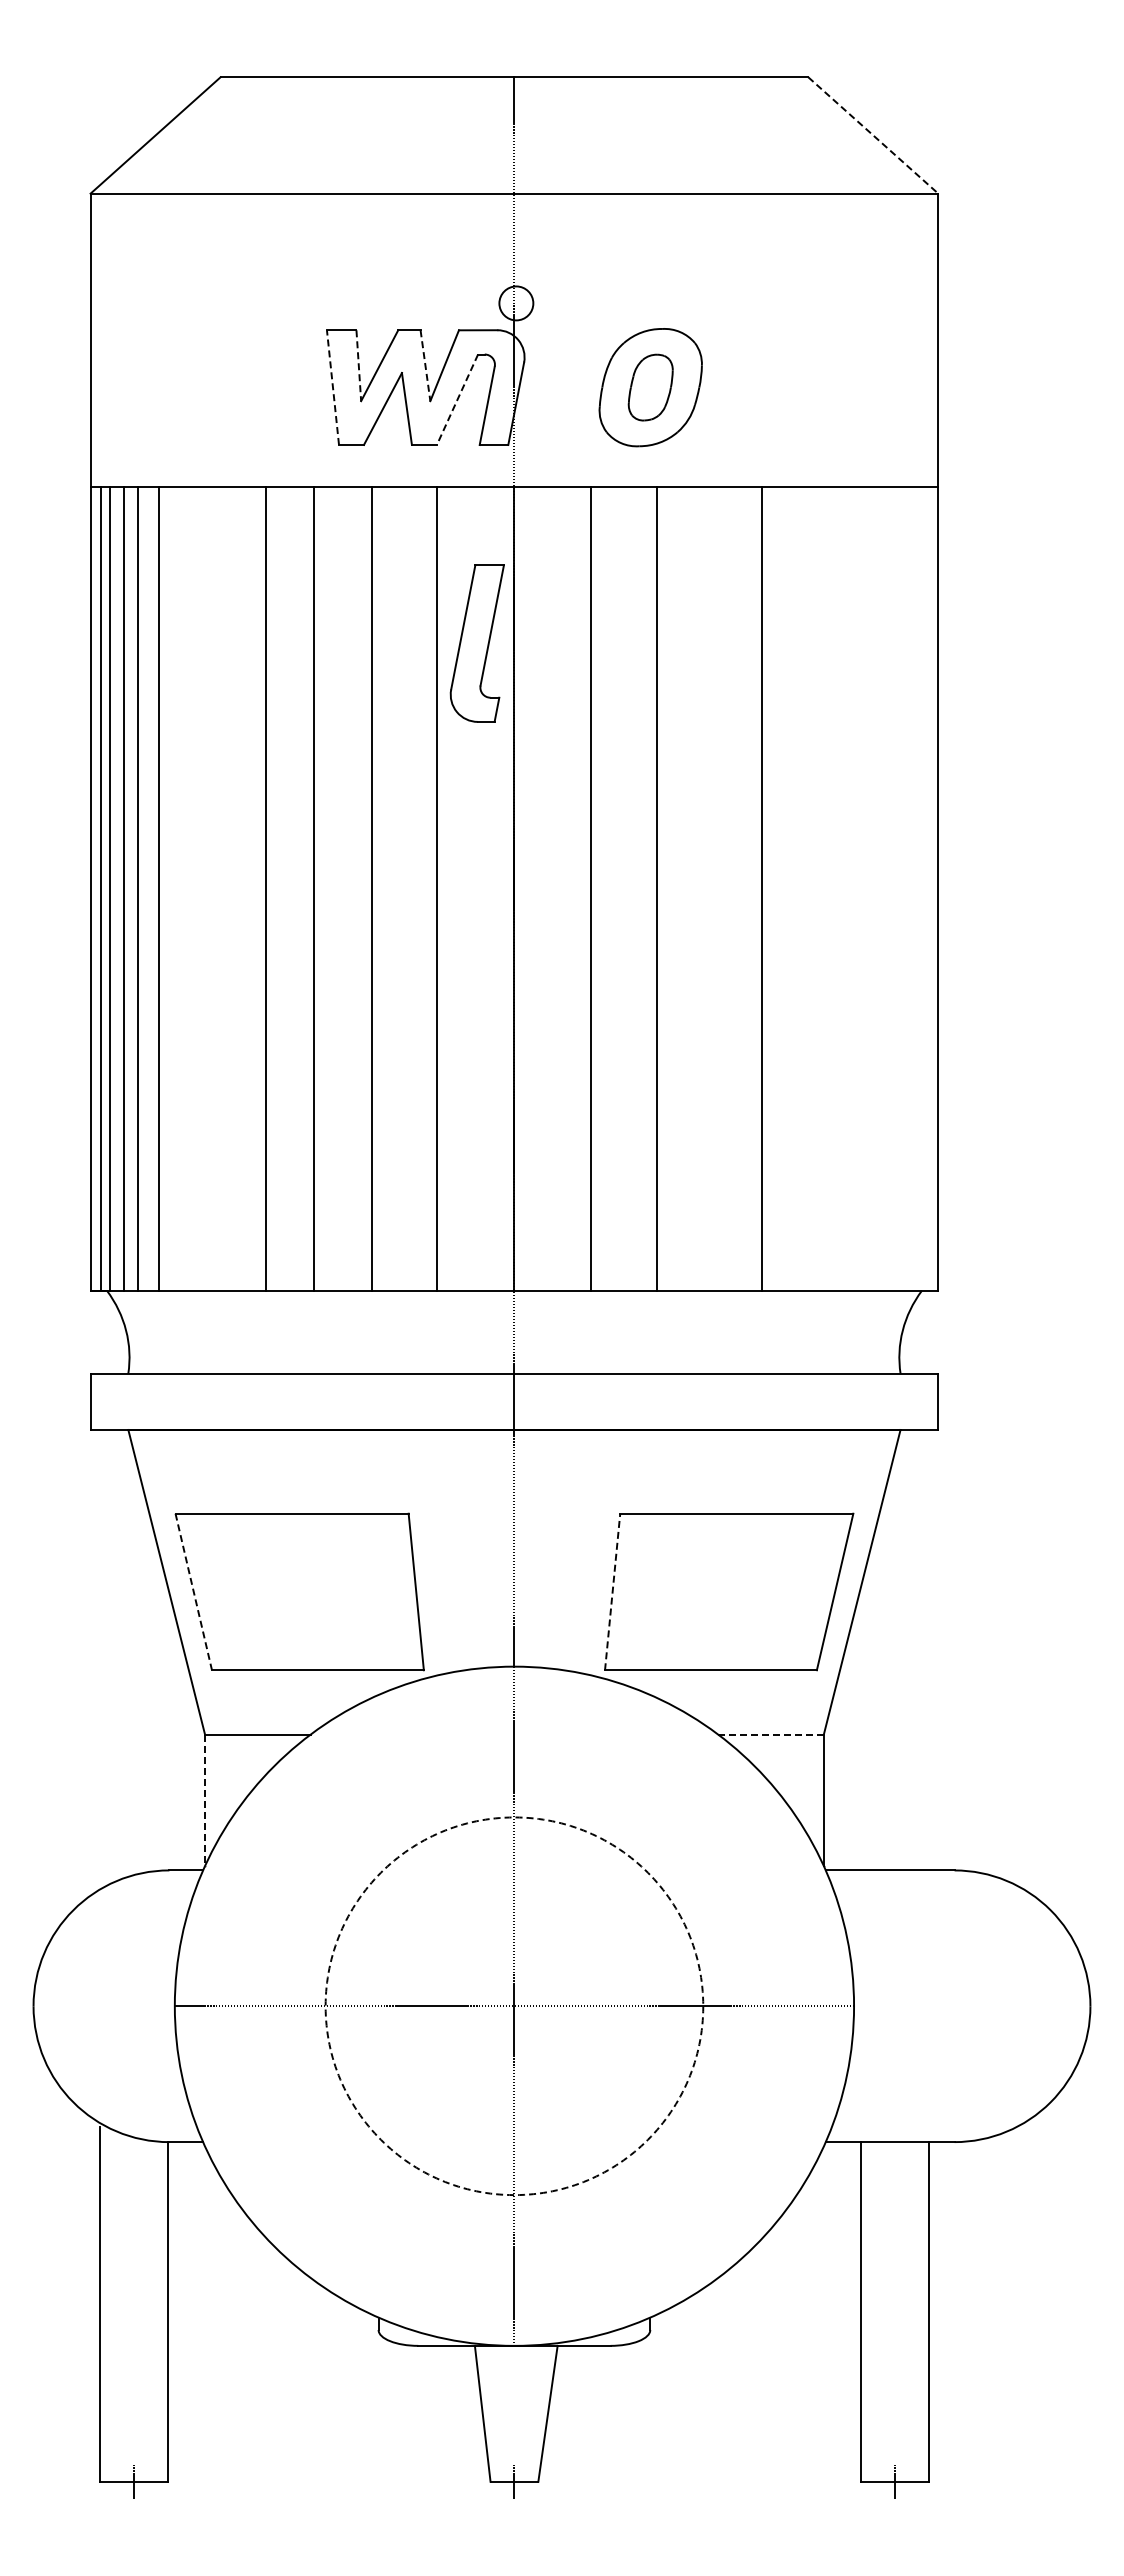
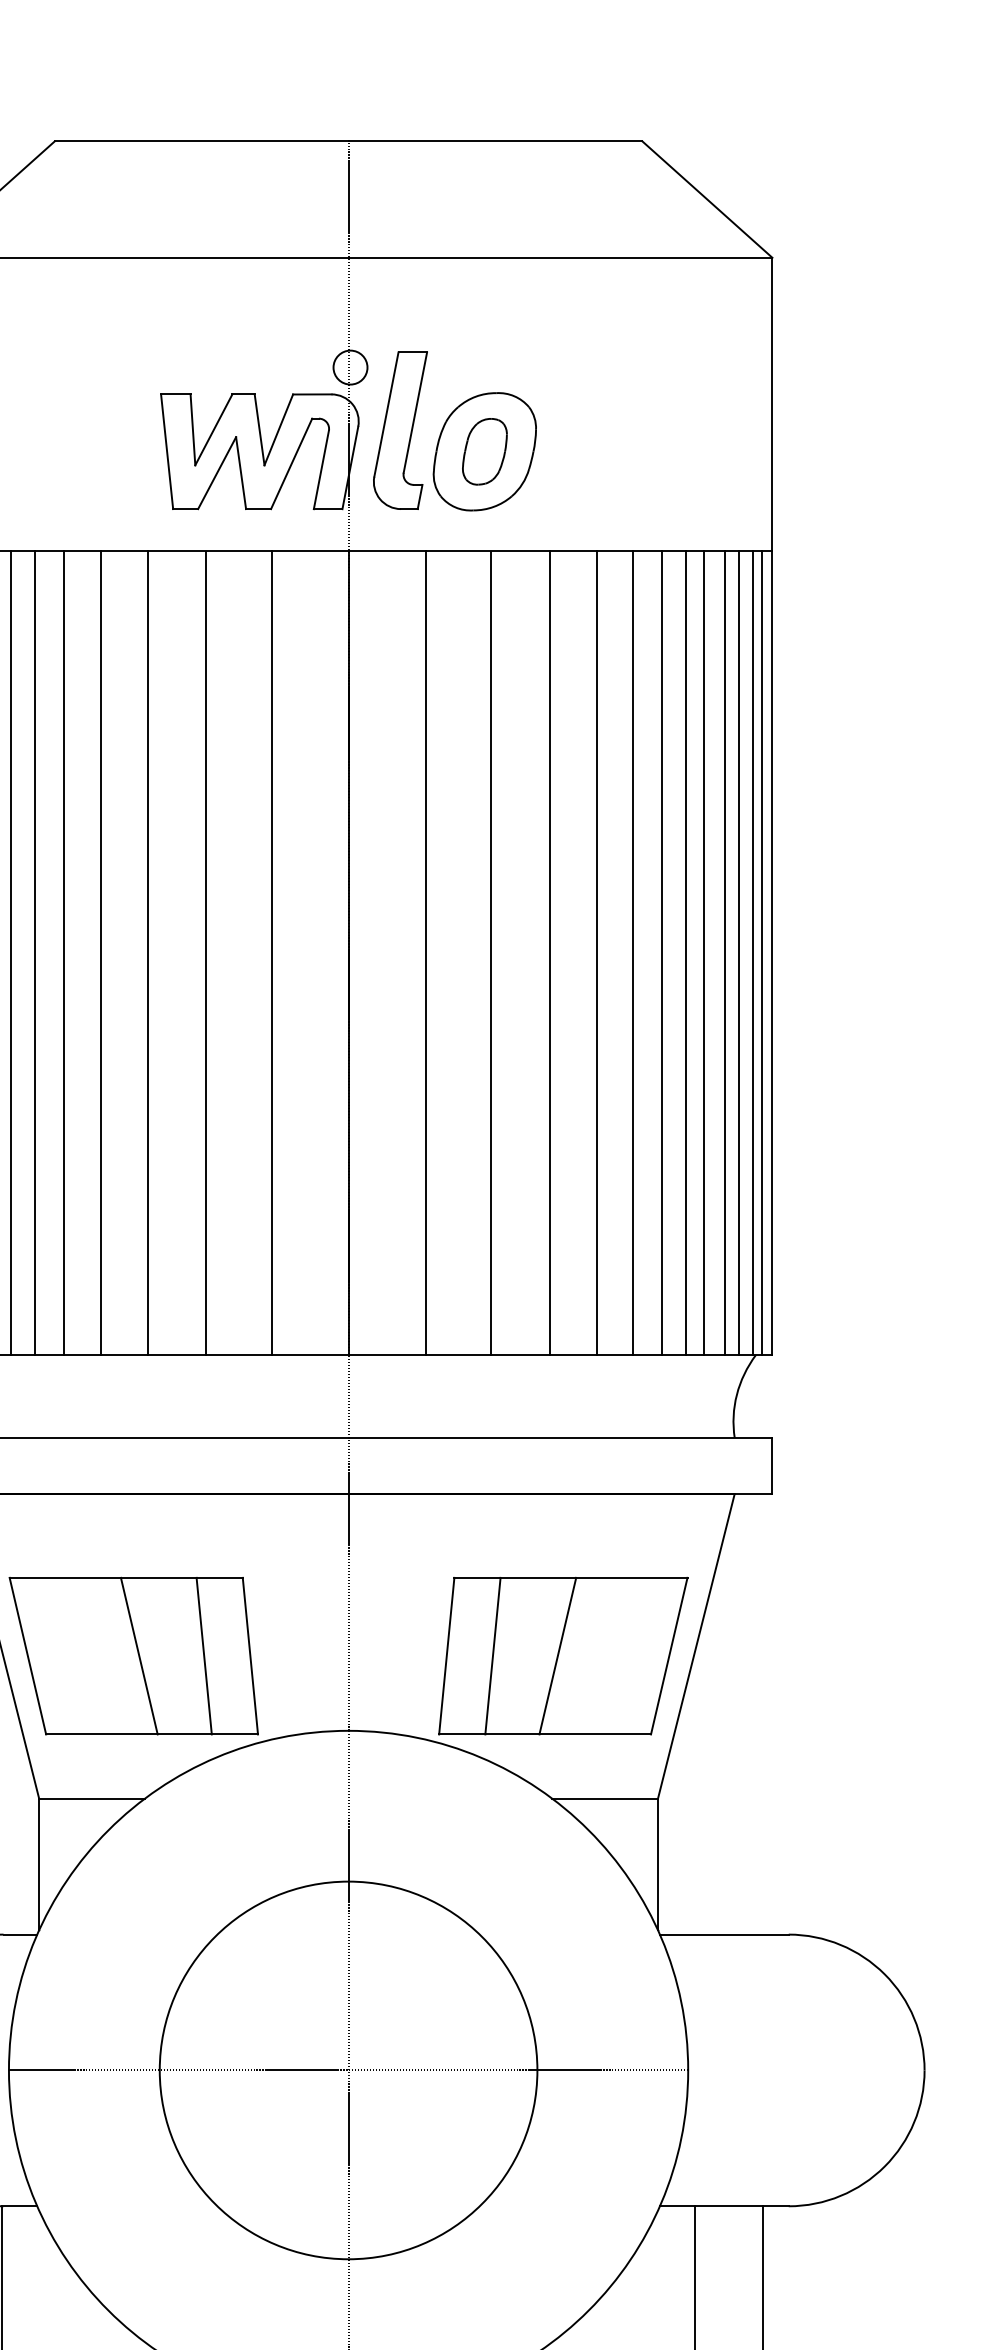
line: (873, 135) -> (707, 199), dashed -> solid
line: (425, 365) -> (259, 429), dashed -> solid
line: (358, 366) -> (192, 430), dashed -> solid
line: (332, 387) -> (166, 451), dashed -> solid
line: (457, 399) -> (291, 463), dashed -> solid
part: (476, 643) -> (399, 430), moved
line: (177, 888) -> (11, 952), added
line: (200, 888) -> (34, 952), added
line: (230, 888) -> (64, 952), added
line: (715, 888) -> (549, 952), added
line: (798, 888) -> (632, 952), added
line: (828, 888) -> (662, 952), added
line: (851, 888) -> (685, 952), added
line: (870, 888) -> (704, 952), added
line: (890, 888) -> (724, 952), added
line: (905, 888) -> (739, 952), added
line: (918, 888) -> (752, 952), added
line: (927, 888) -> (761, 952), added
line: (304, 1591) -> (138, 1655), added
line: (369, 1591) -> (203, 1655), added
line: (612, 1591) -> (446, 1655), dashed -> solid
line: (658, 1591) -> (492, 1655), added
line: (723, 1591) -> (557, 1655), added
line: (193, 1592) -> (27, 1656), dashed -> solid
line: (771, 1734) -> (605, 1798), dashed -> solid
line: (205, 1800) -> (39, 1864), dashed -> solid
circle: (514, 2006) -> (348, 2070), dashed -> solid

